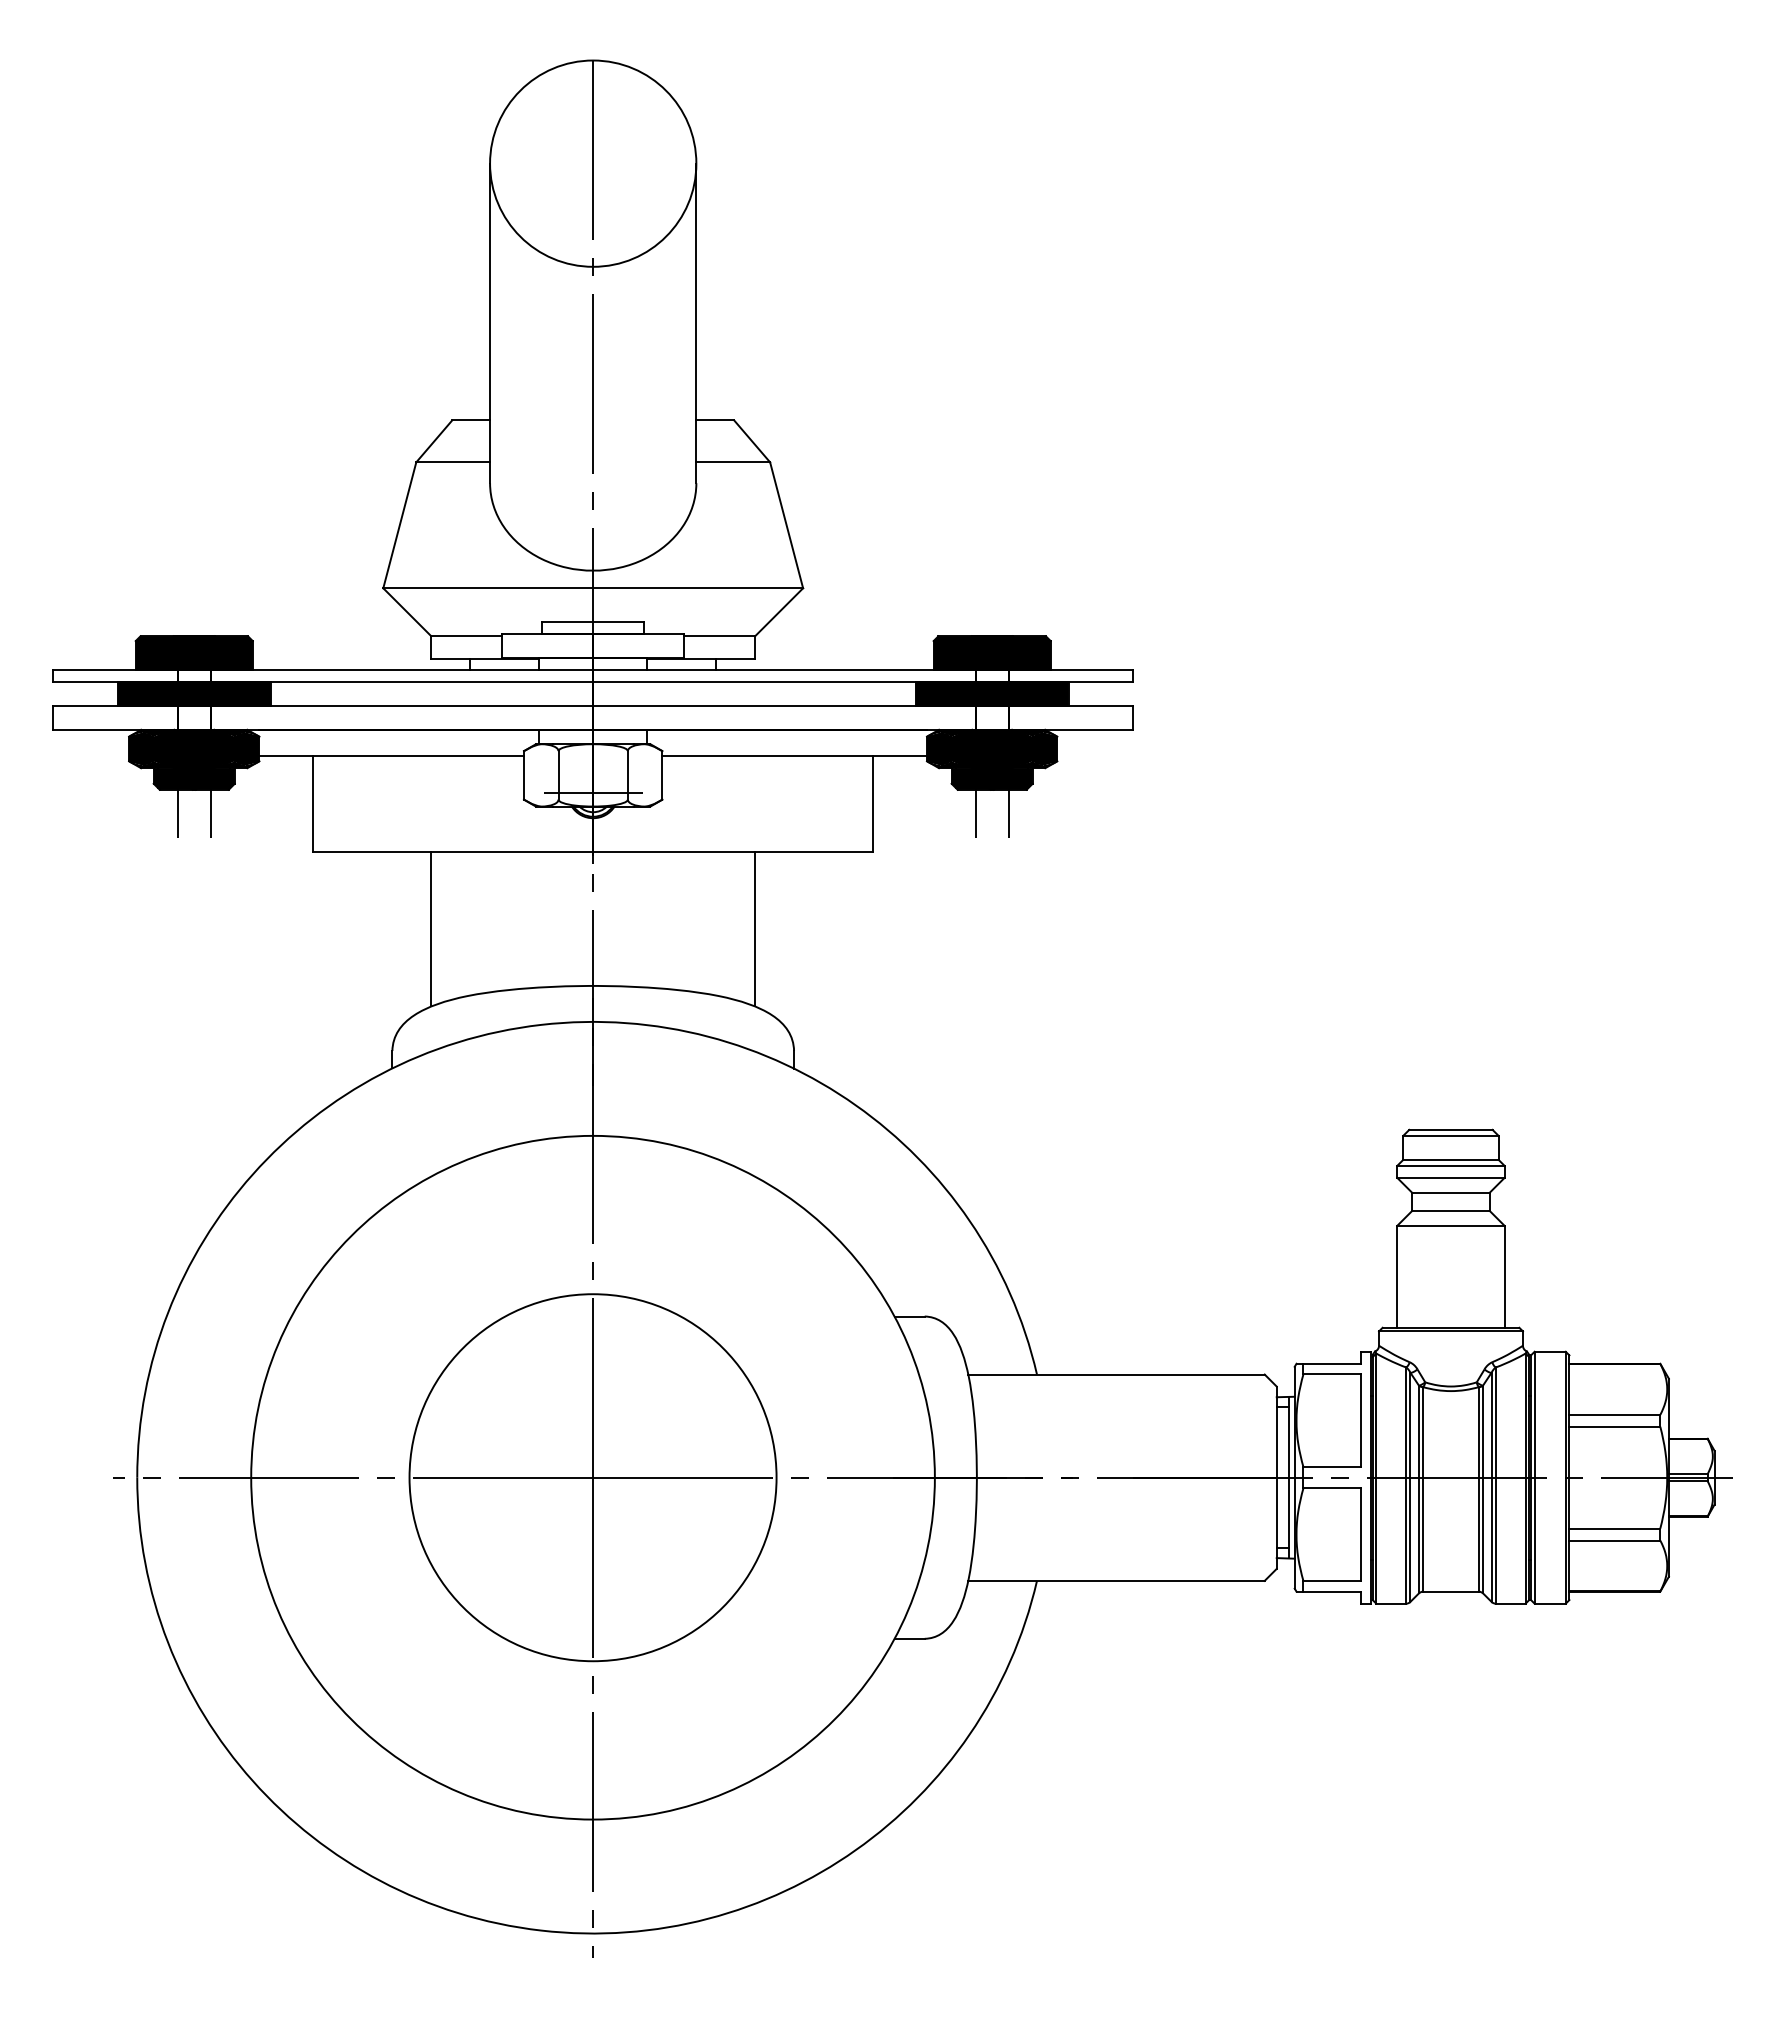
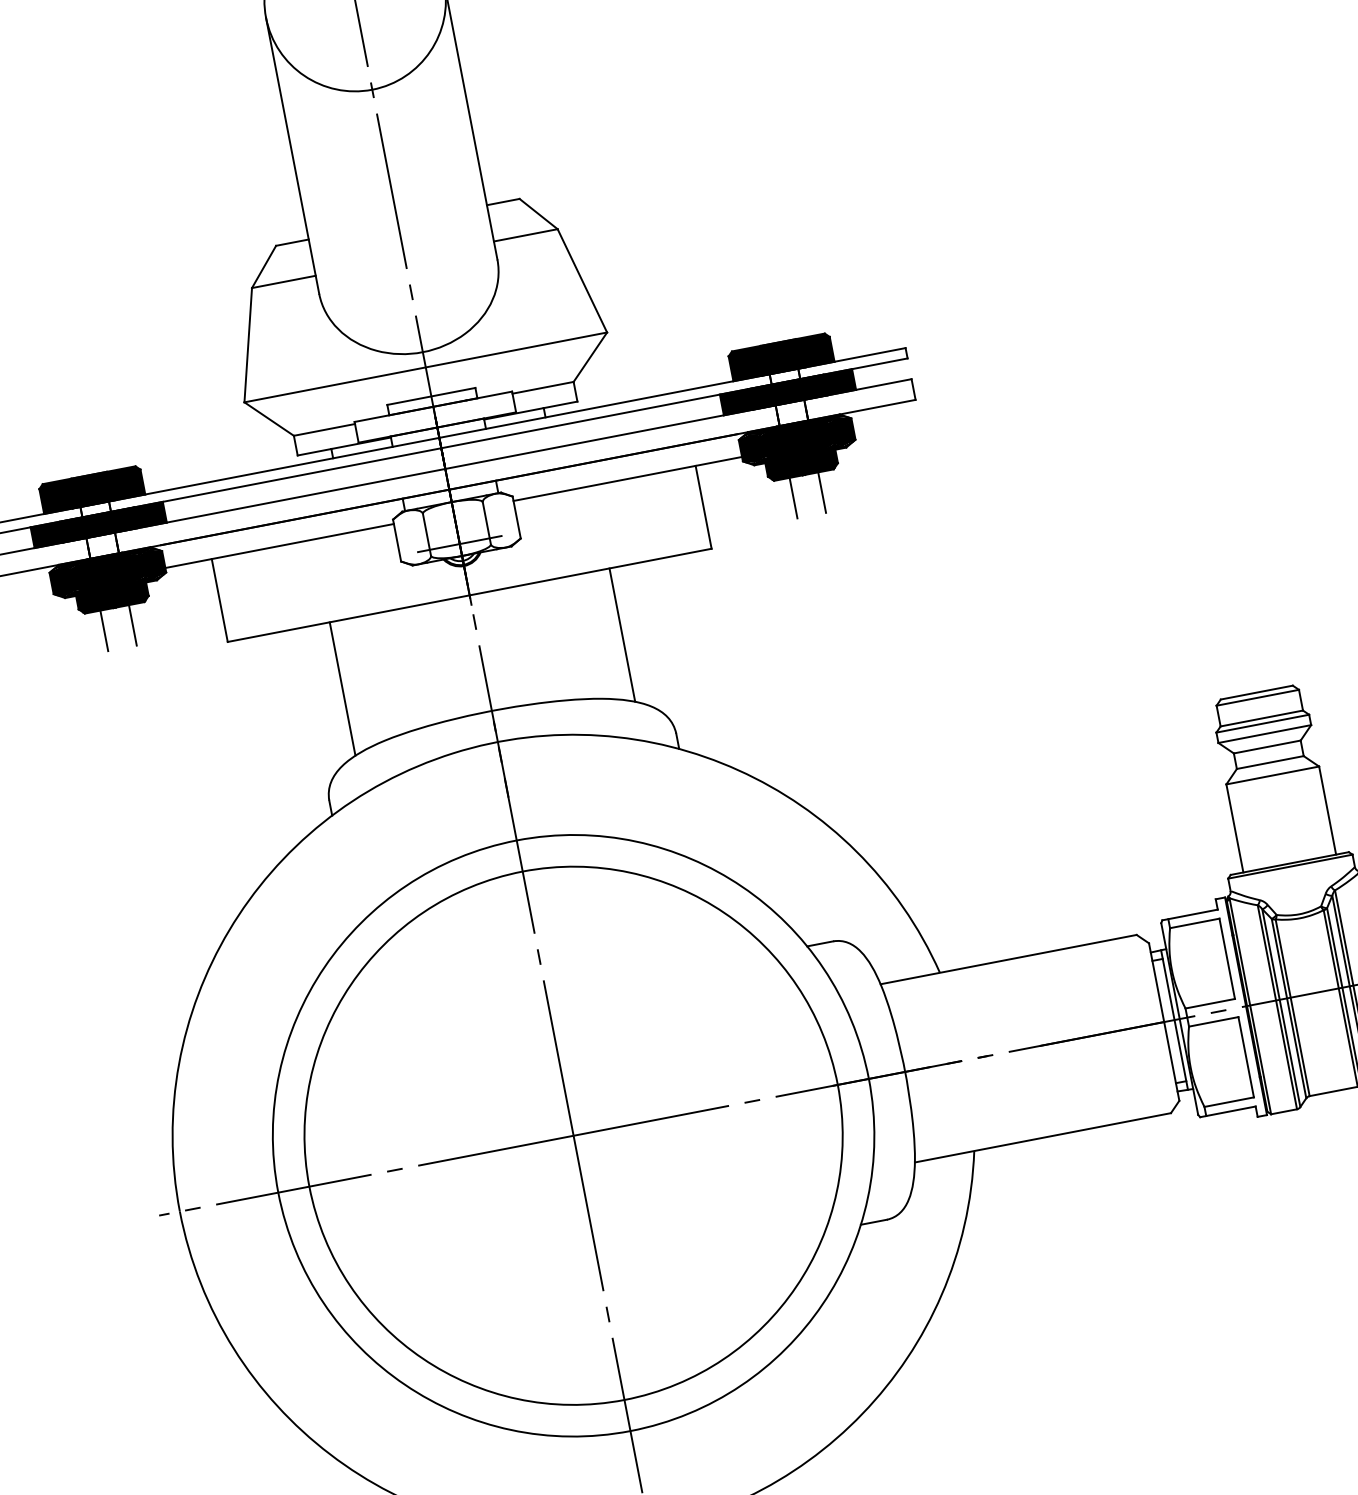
circle: (592, 1477) -> (573, 1135), size x1.67

